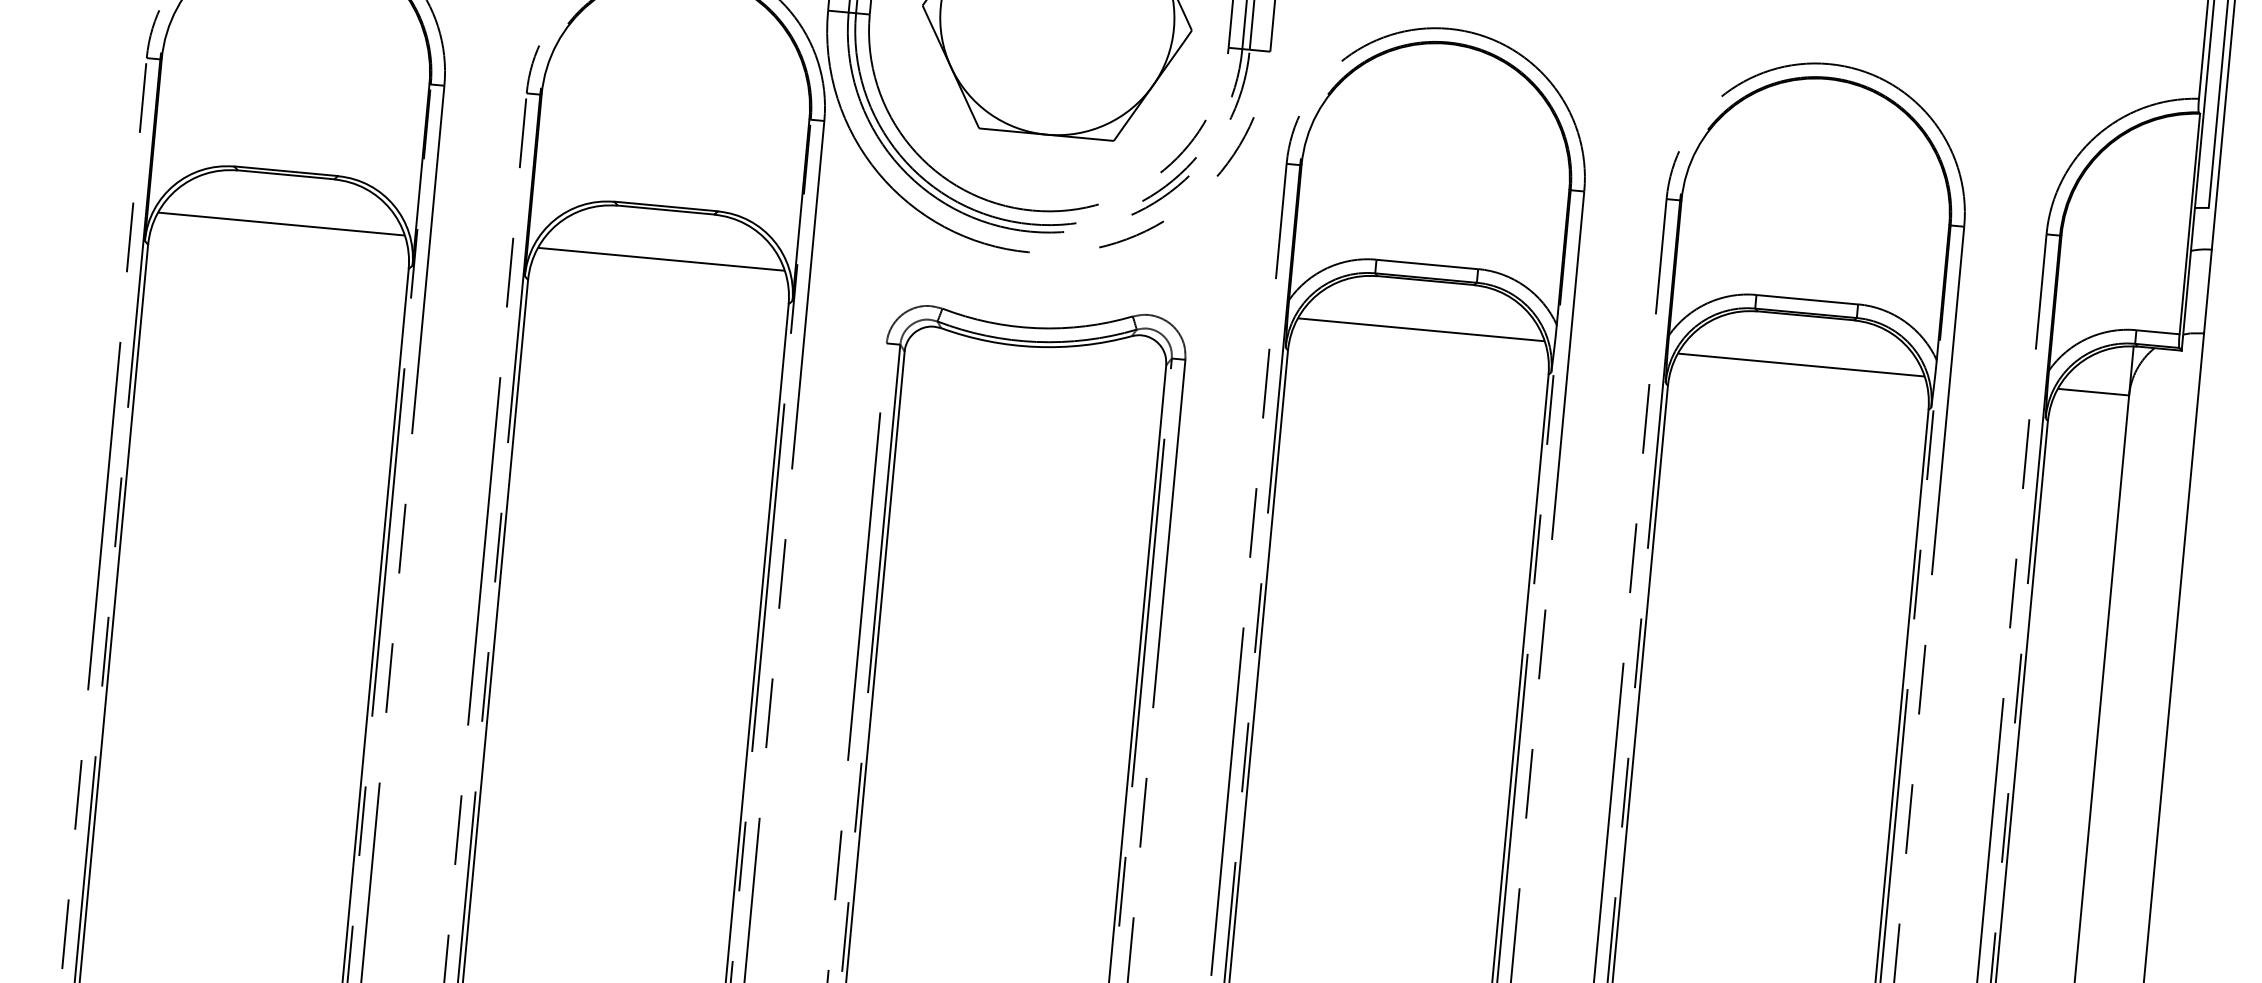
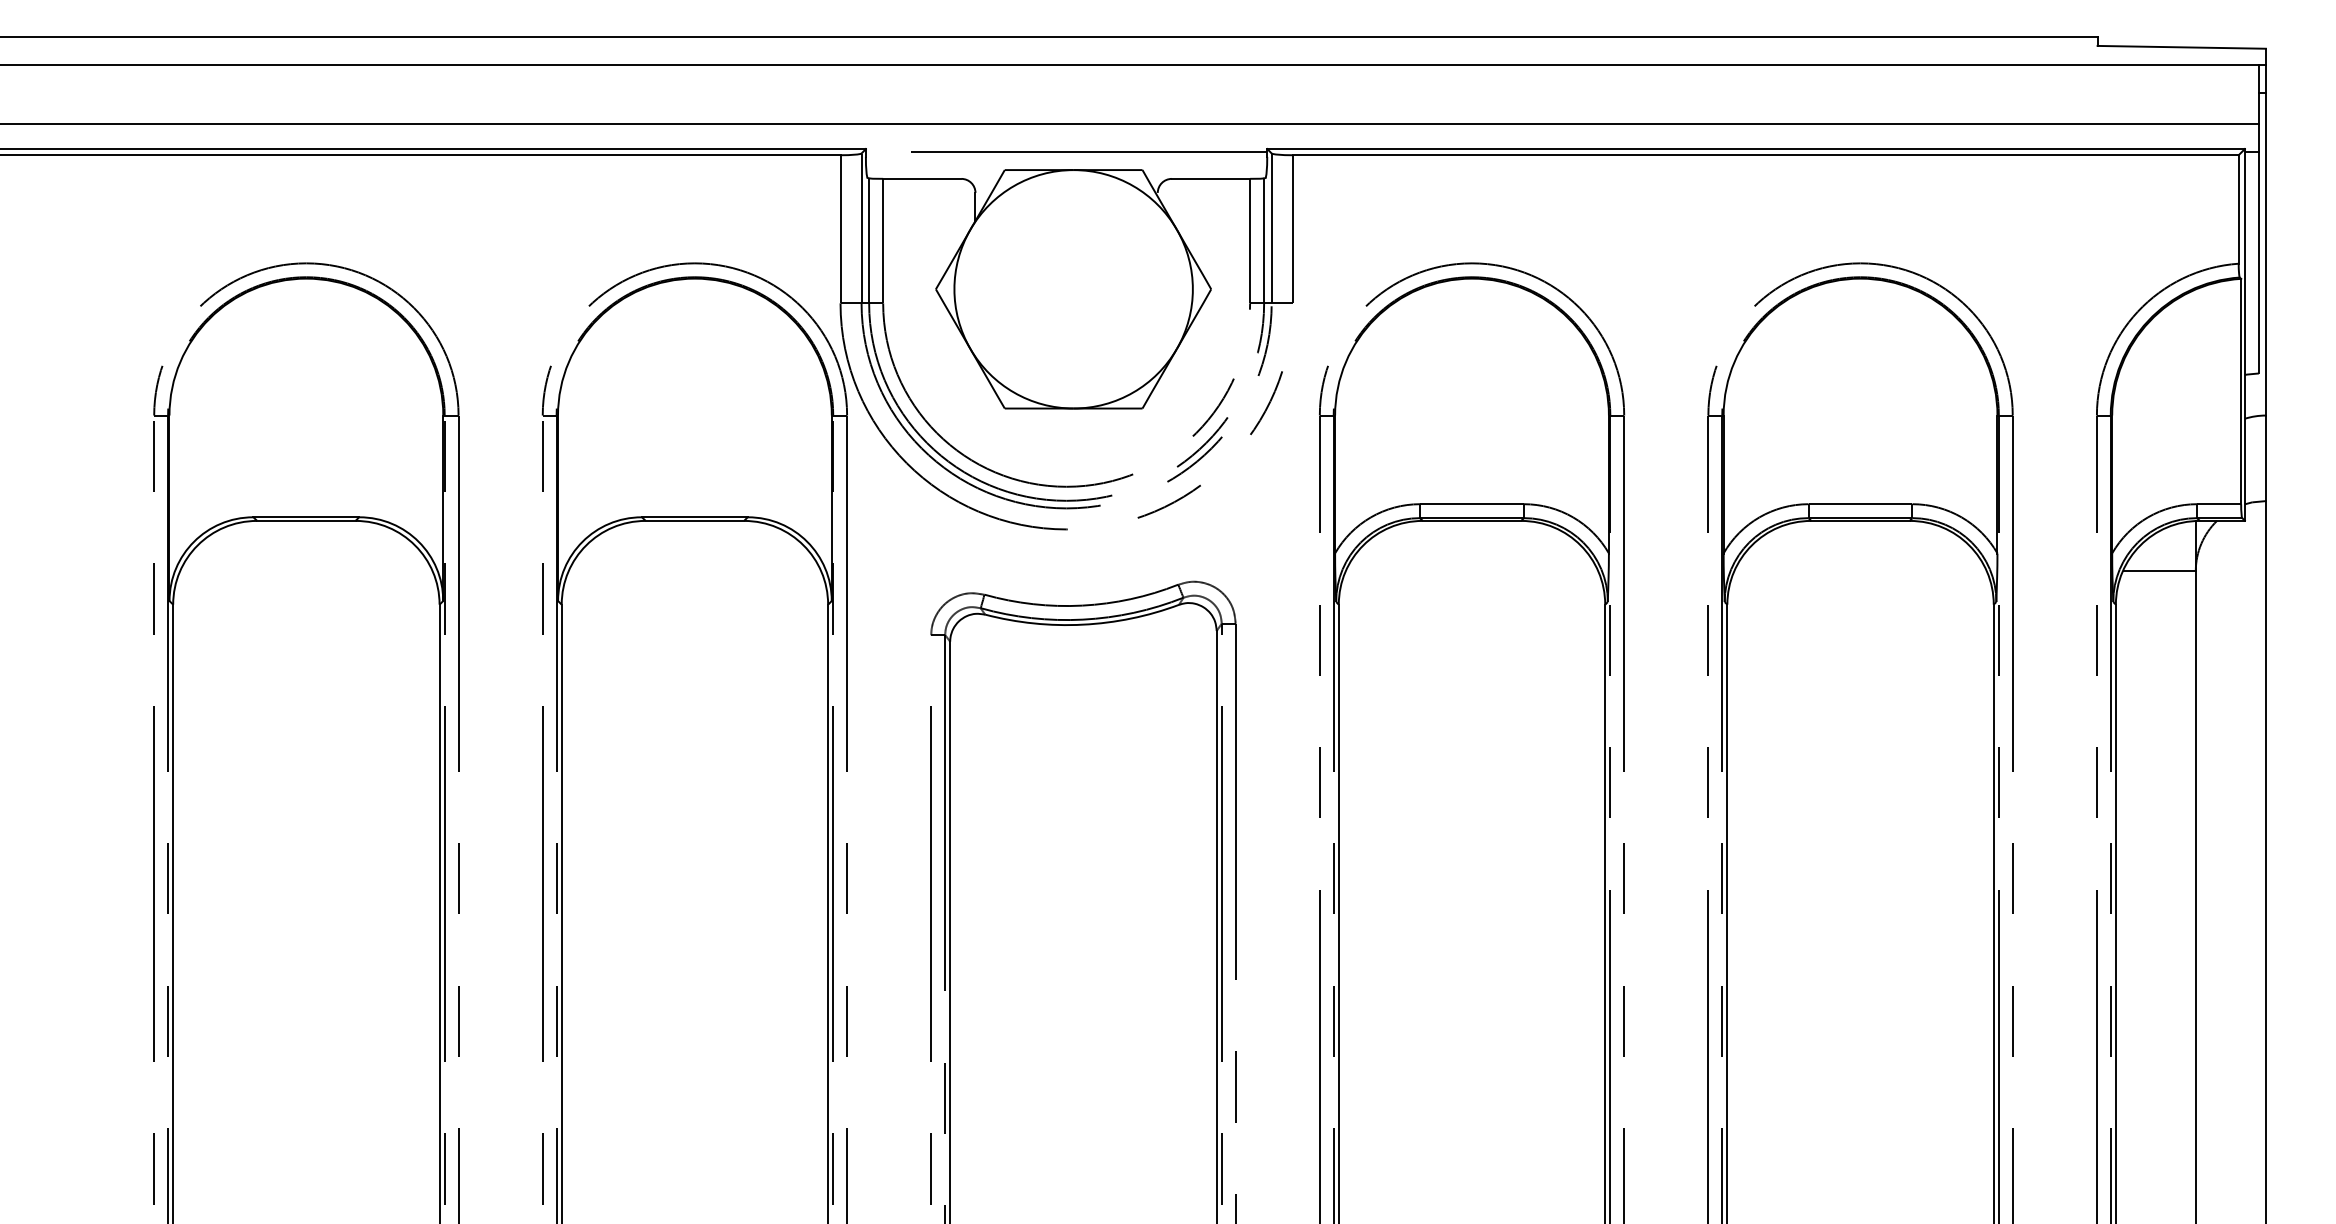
line: (281, 224) -> (306, 571), removed
line: (660, 259) -> (694, 571), removed
line: (1420, 330) -> (1471, 571), removed
line: (1801, 365) -> (1860, 571), removed

